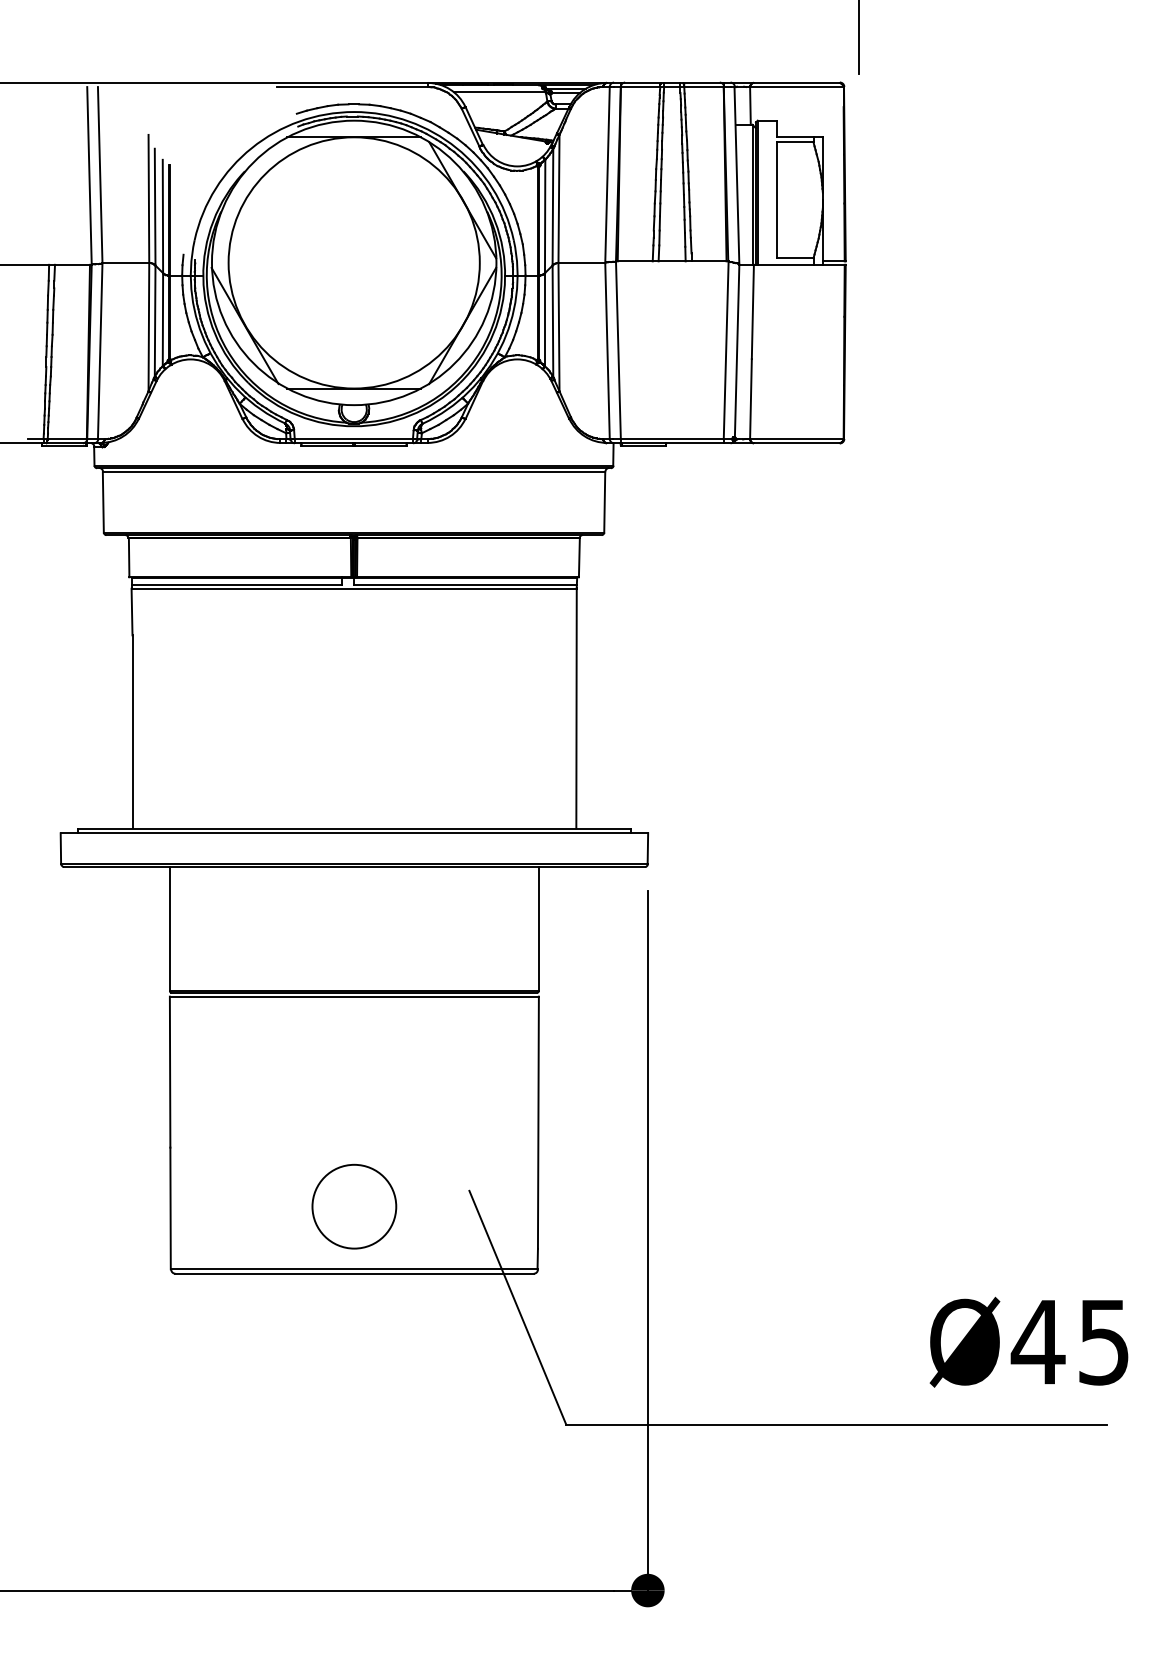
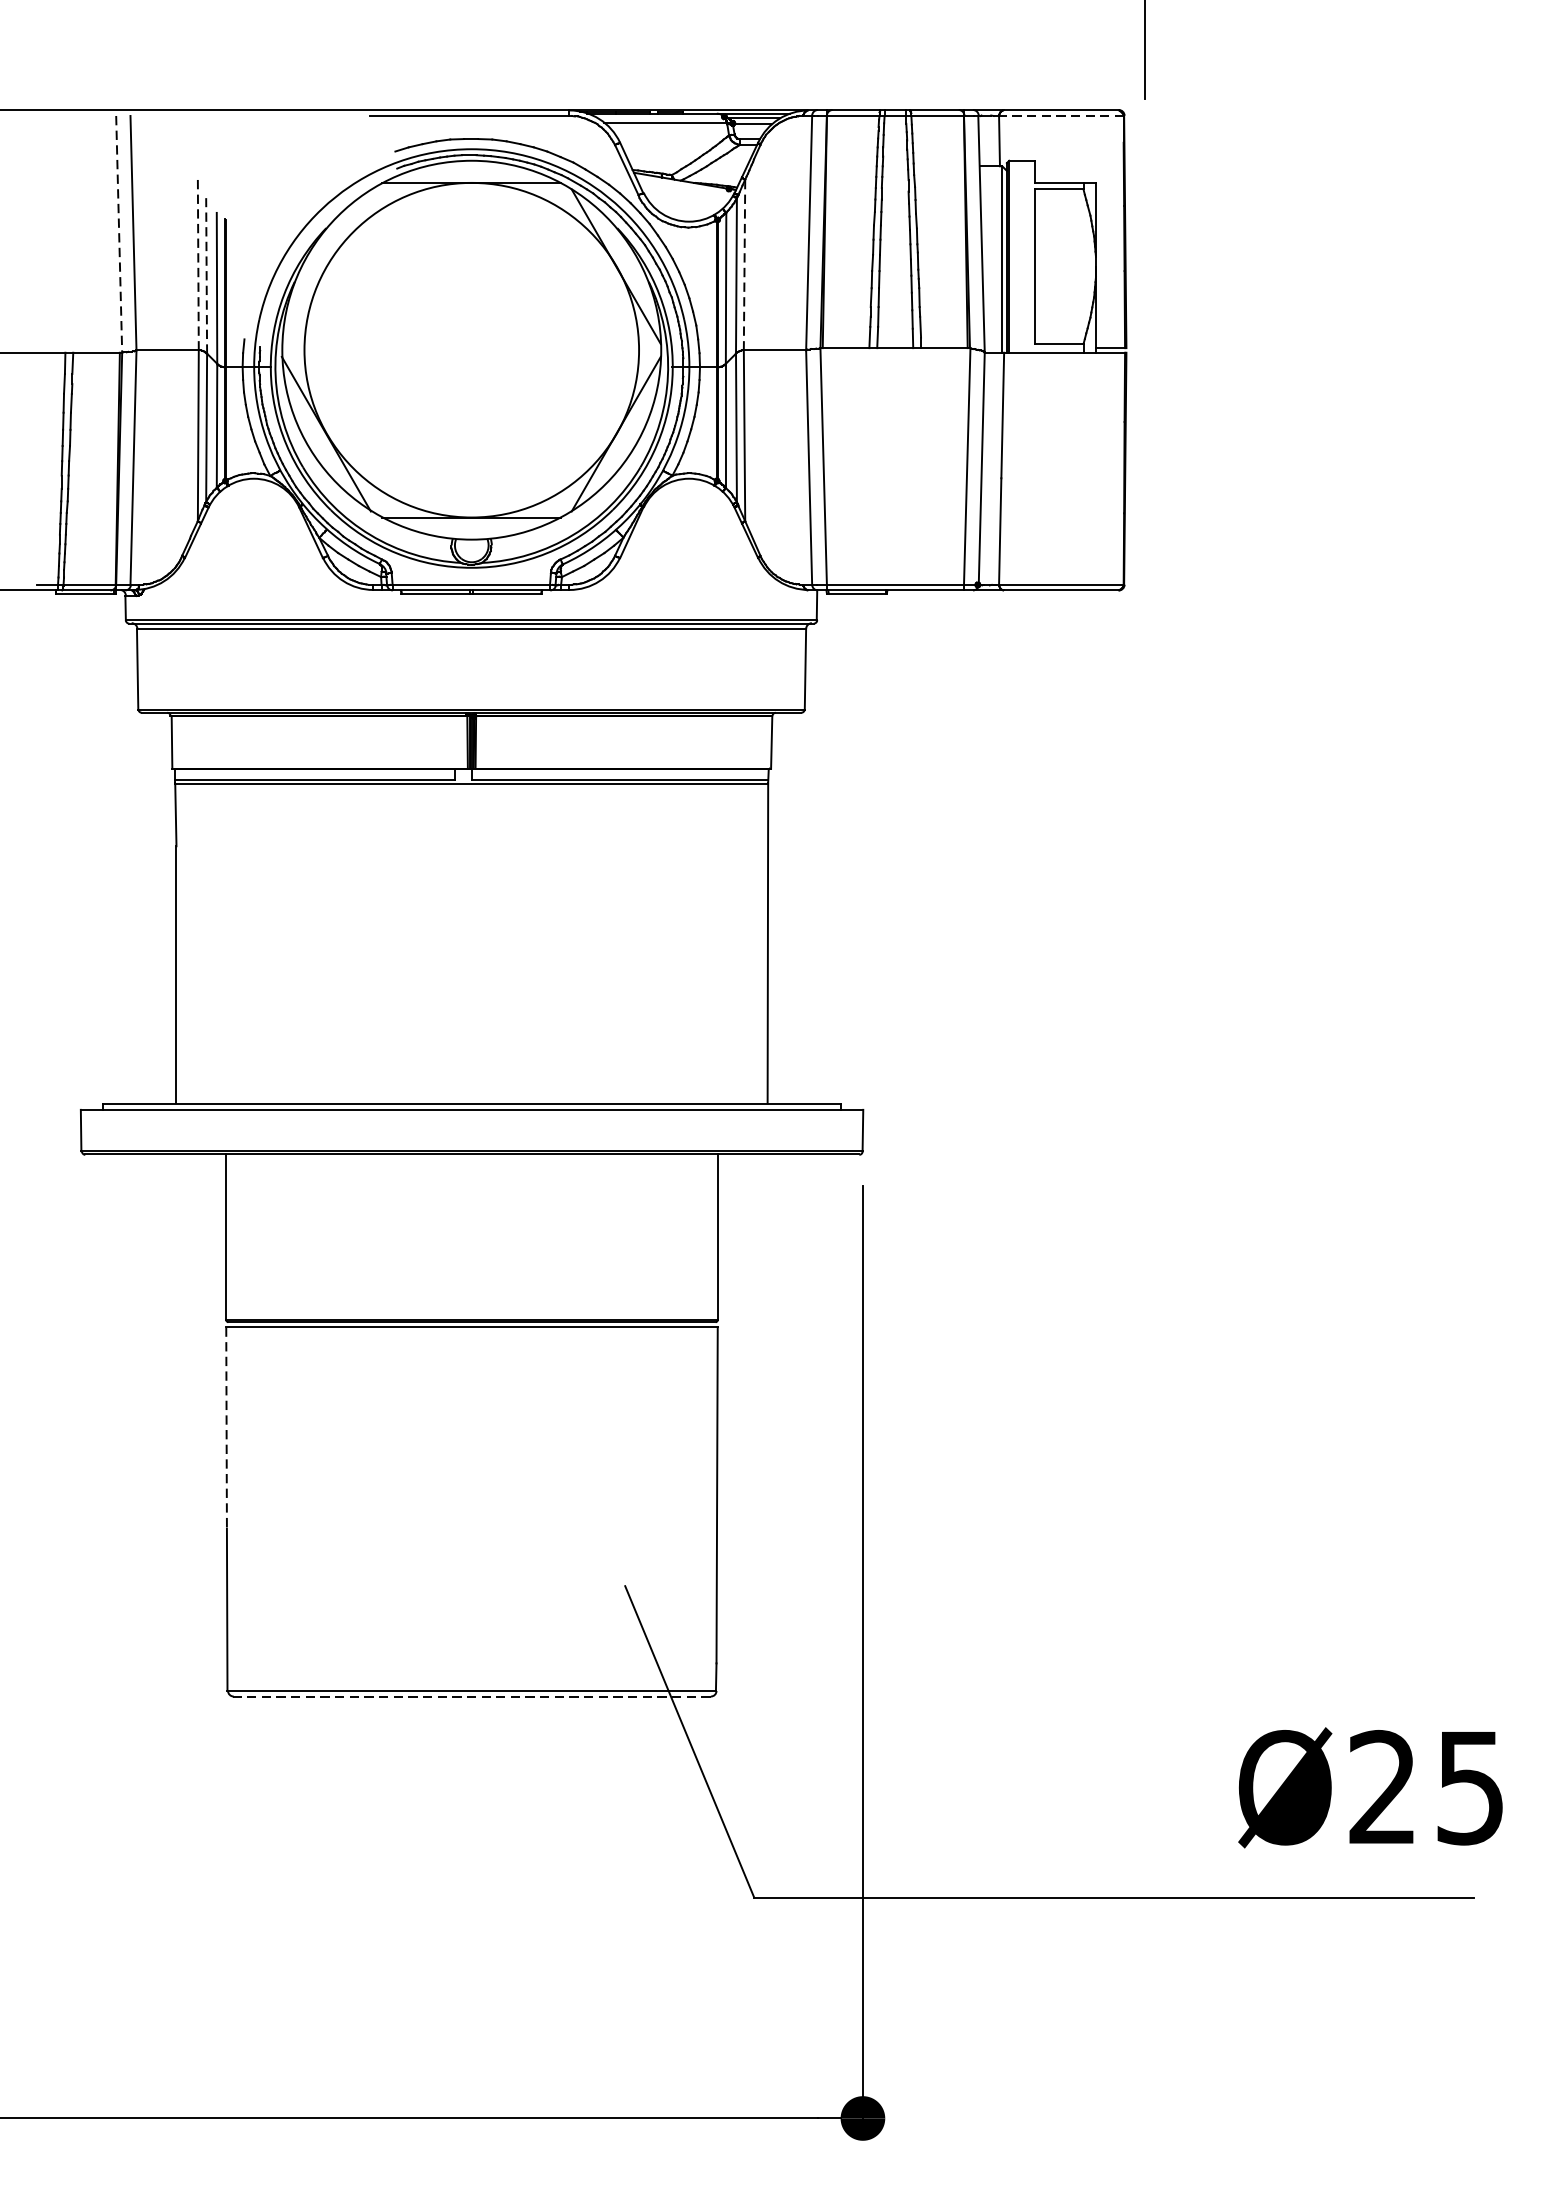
line: (797, 87) -> (1062, 116), solid -> dashed
line: (89, 175) -> (119, 233), solid -> dashed
line: (148, 198) -> (197, 264), solid -> dashed
line: (559, 198) -> (745, 264), solid -> dashed
line: (155, 206) -> (207, 275), solid -> dashed
line: (170, 1072) -> (227, 1428), solid -> dashed
circle: (354, 1206) -> (472, 1606), removed
line: (353, 1273) -> (470, 1696), solid -> dashed
text: (1037, 1341) -> (1381, 1786), Ø45 -> Ø25

